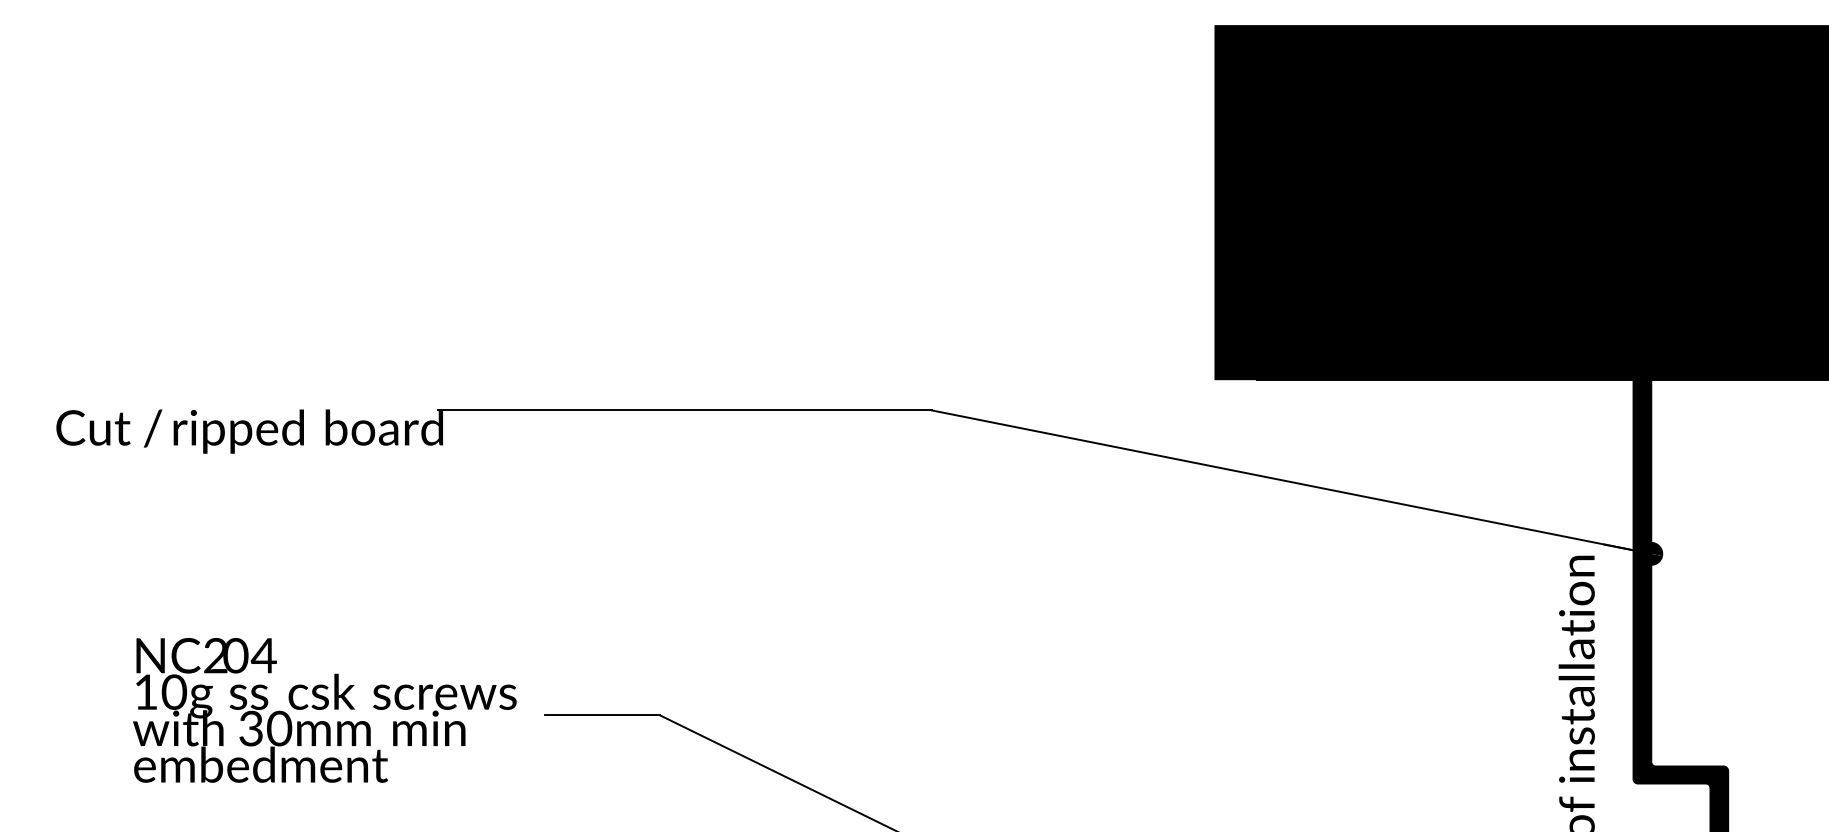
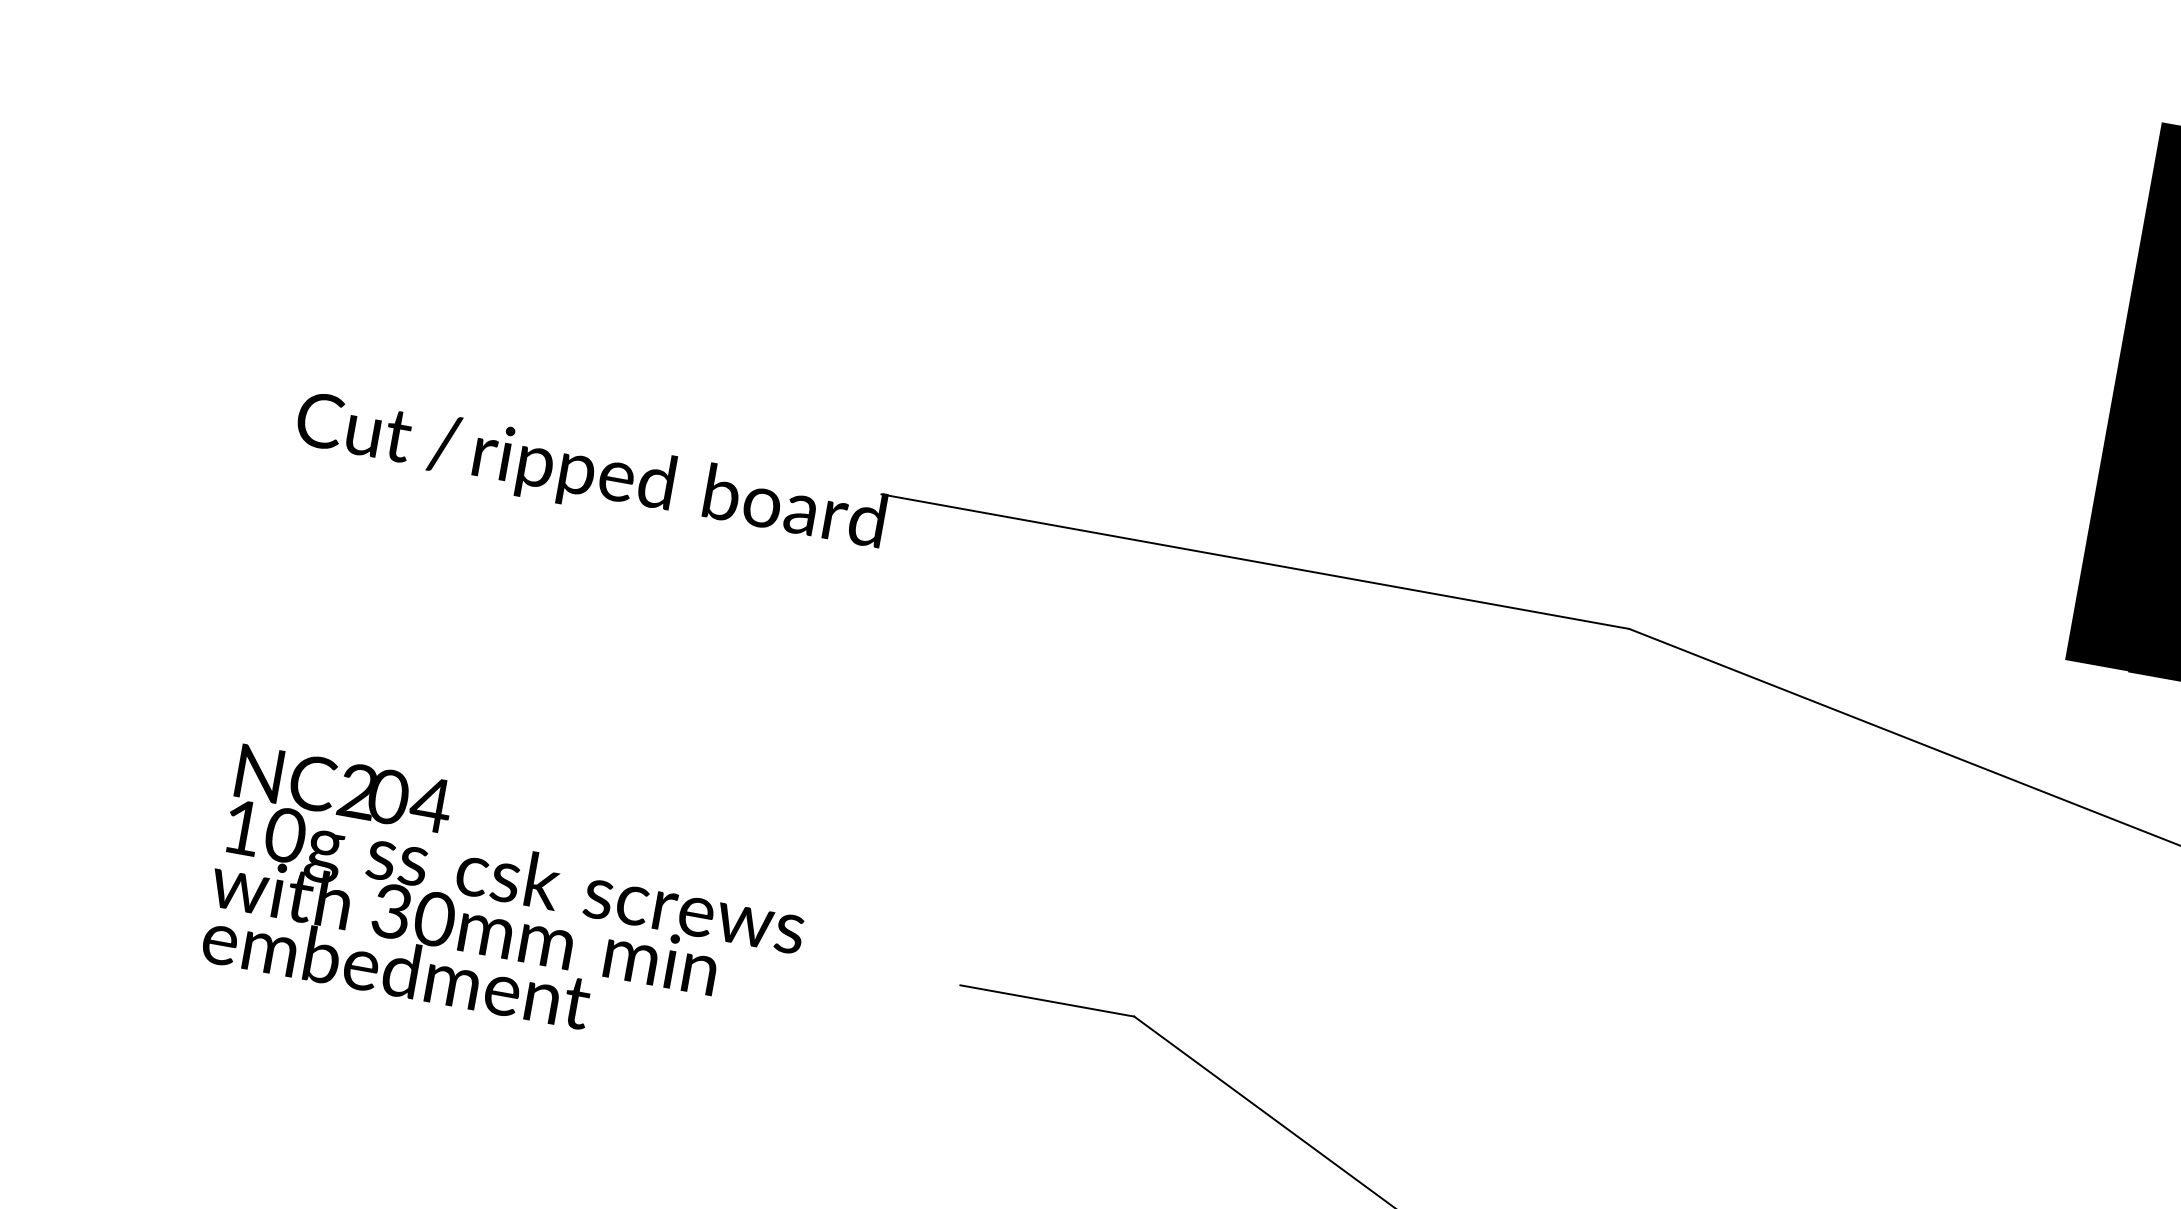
text: (324, 710) -> (507, 904), moved

